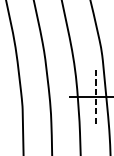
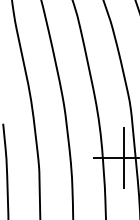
line: (95, 97) -> (123, 158), dashed -> solid

